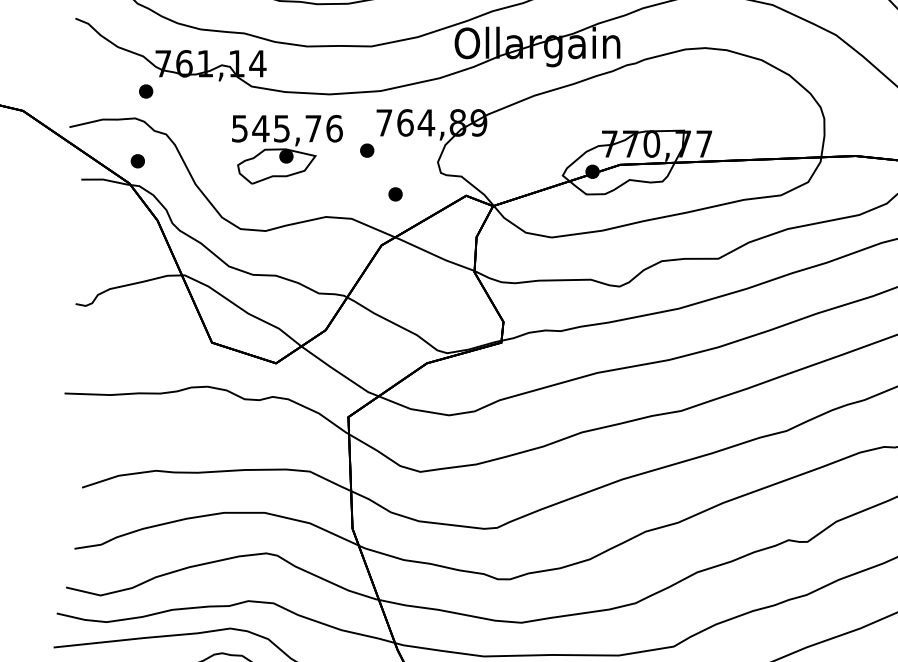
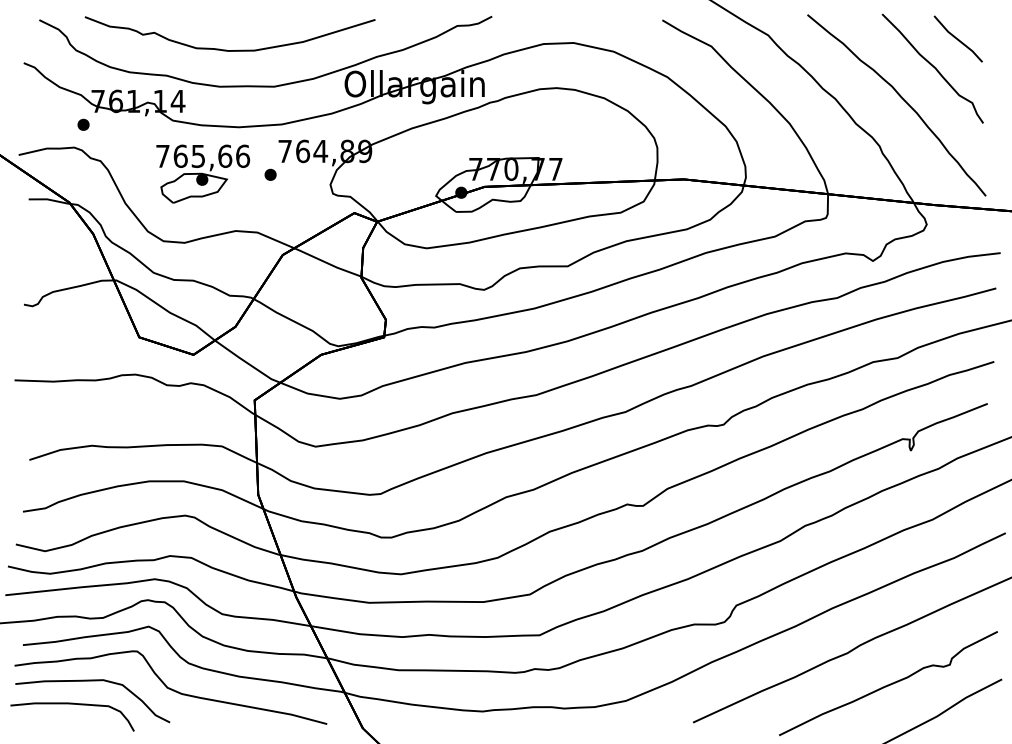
text: (277, 128) -> (194, 156), 545,76 -> 765,66
part: (137, 160) -> (76, 183), removed
part: (395, 193) -> (294, 211), removed

